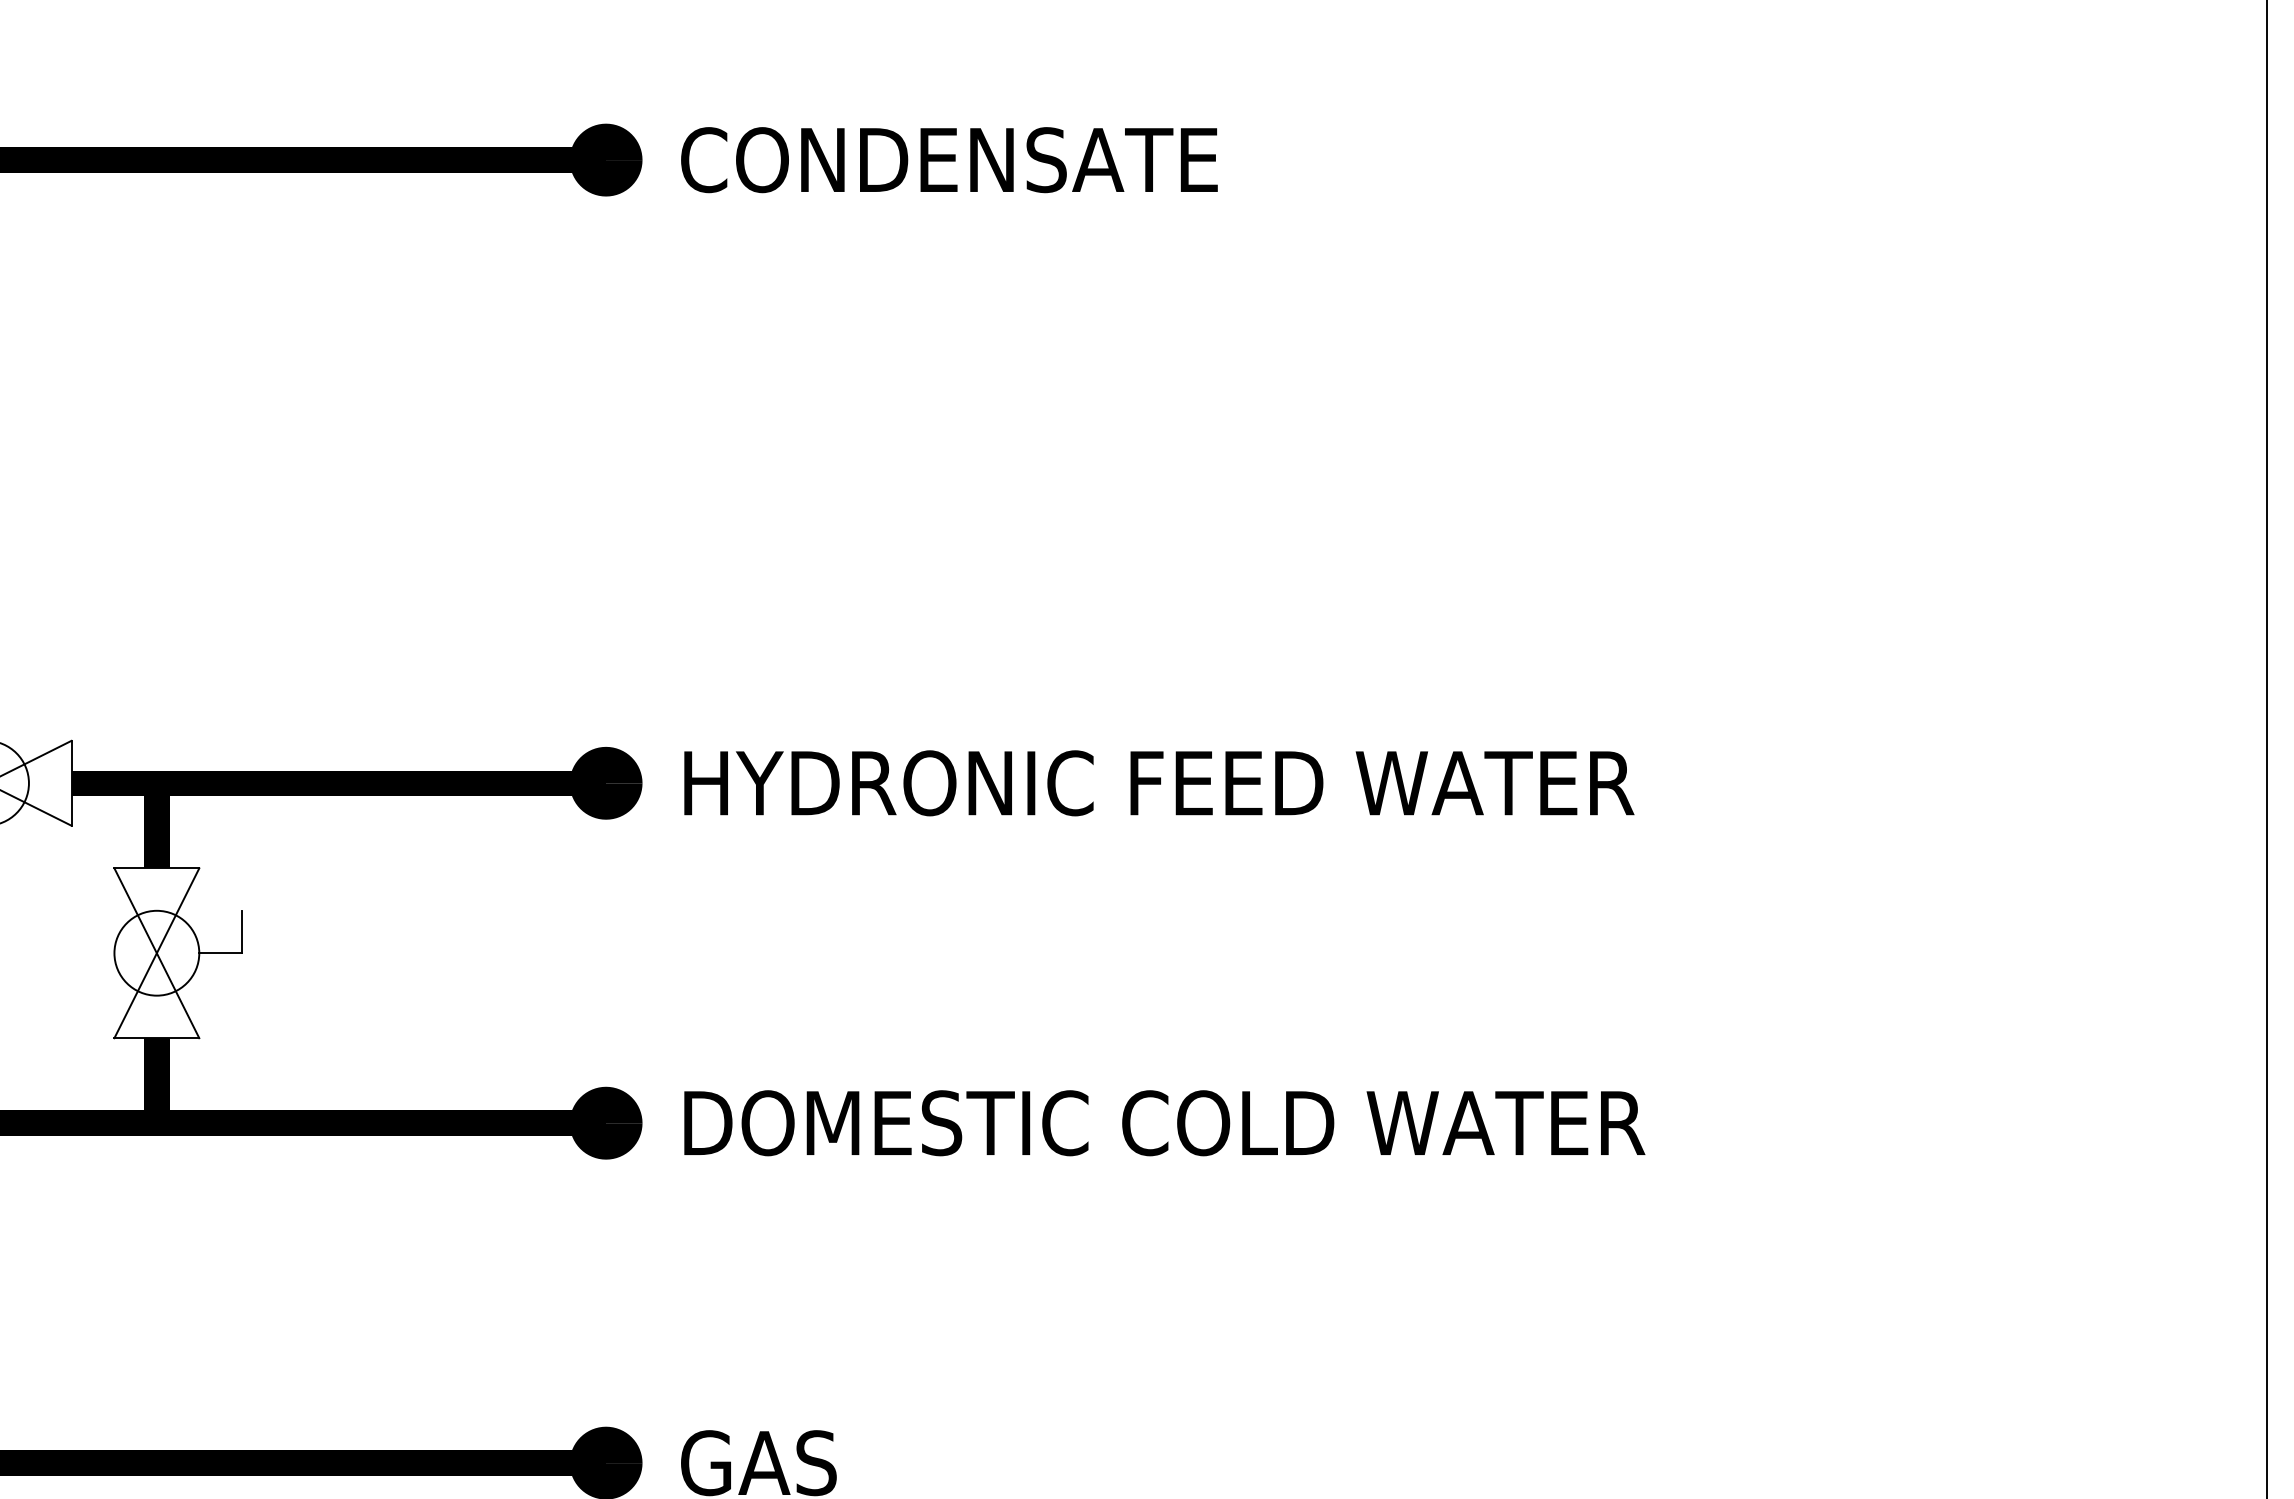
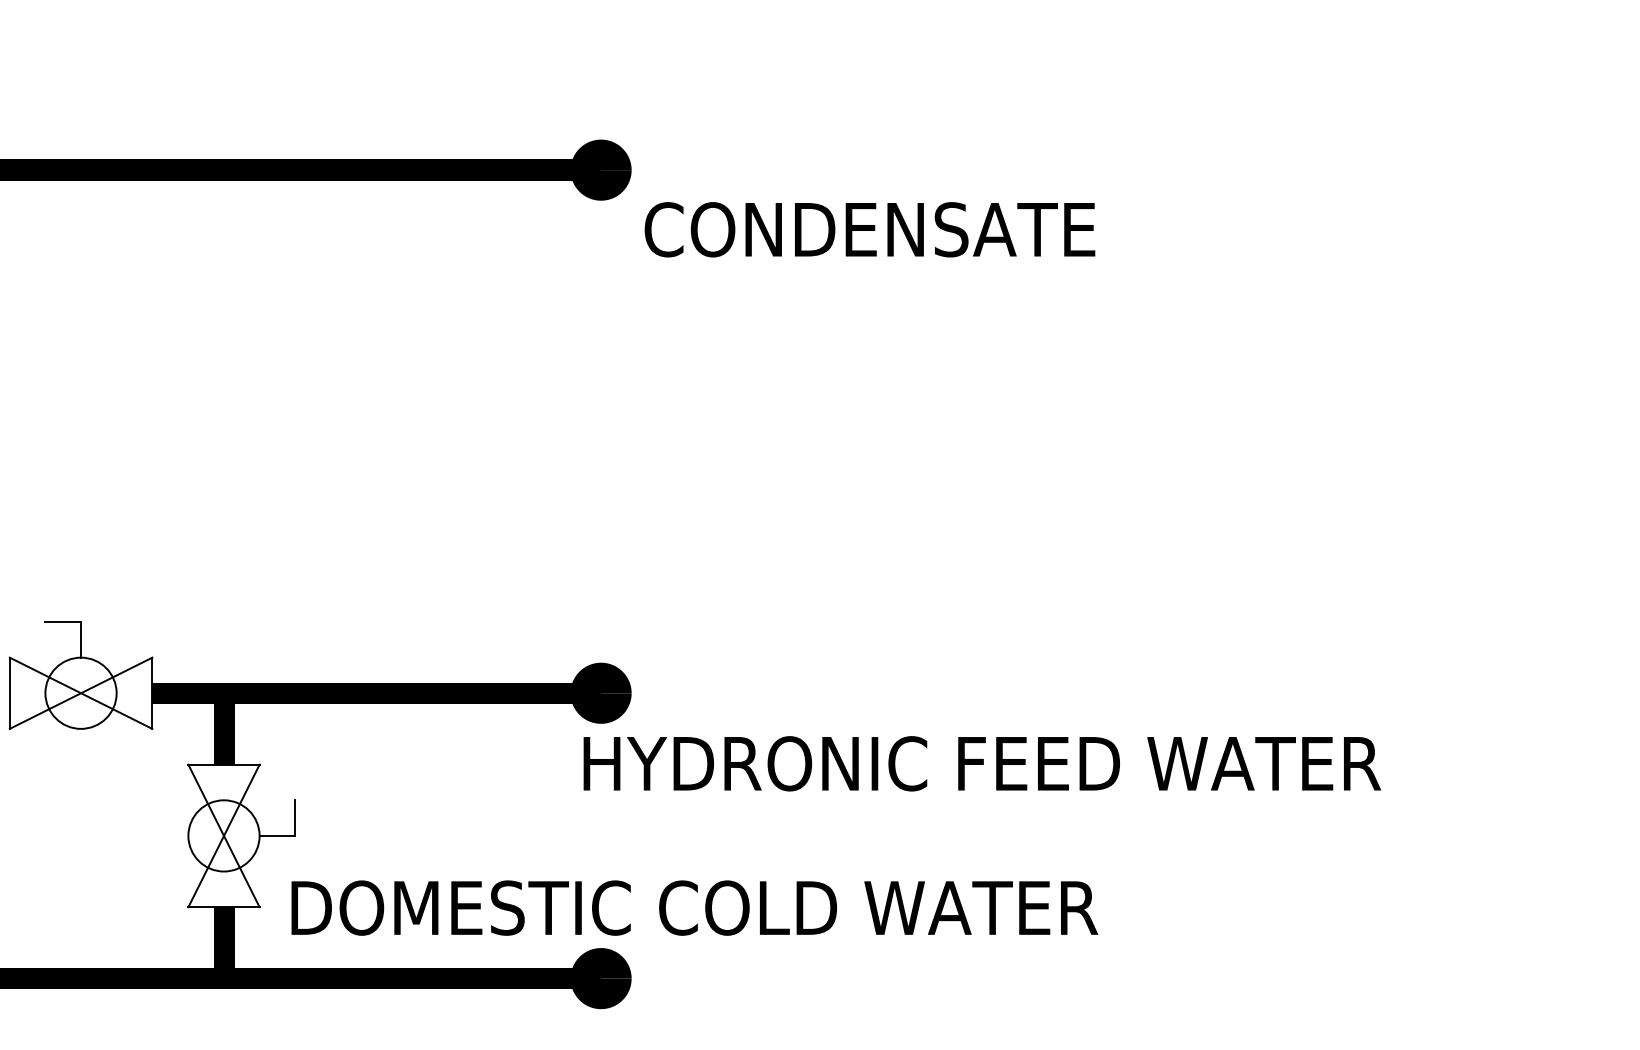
text: (949, 160) -> (870, 230), moved
text: (1159, 783) -> (982, 763), moved
text: (1164, 1123) -> (694, 908), moved

